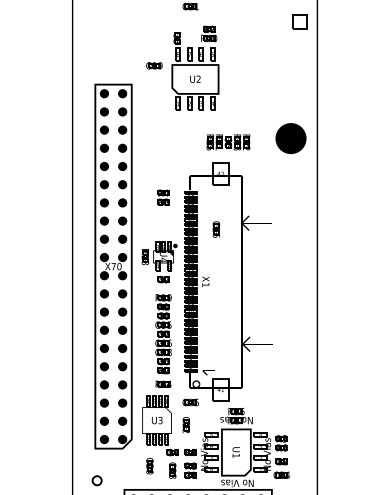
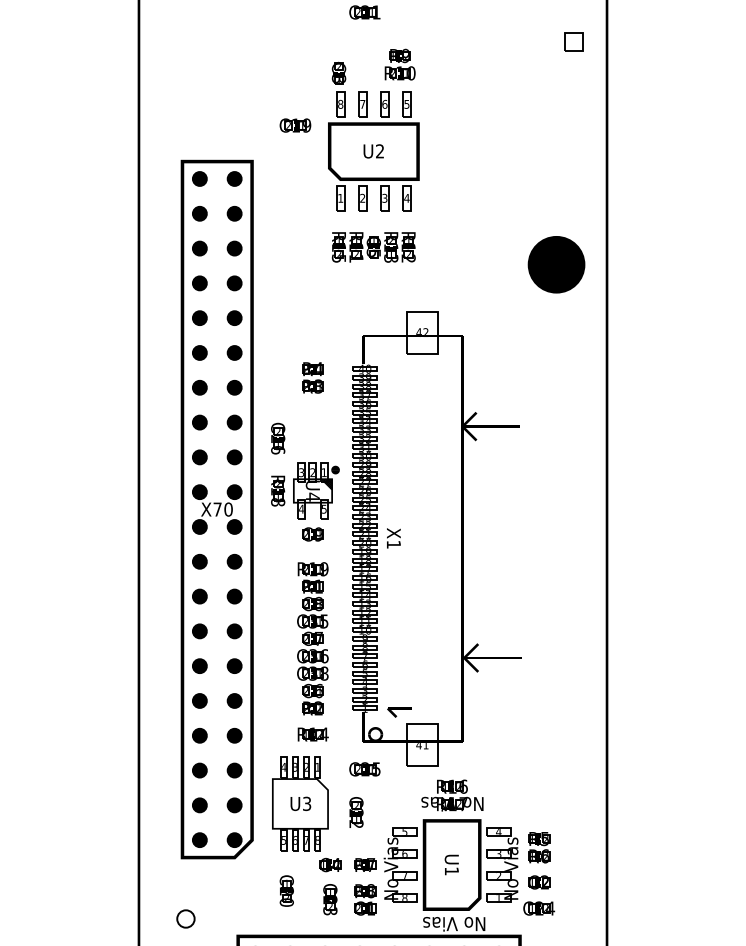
part: (300, 22) -> (574, 42), size x0.62
part: (228, 142) -> (373, 247), moved
part: (216, 229) -> (278, 438), moved

